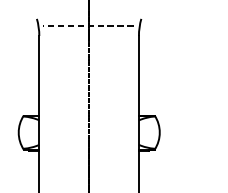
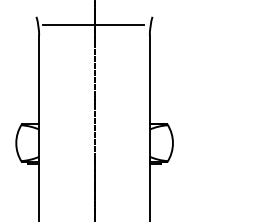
line: (87, 26) -> (92, 25), dashed -> solid

